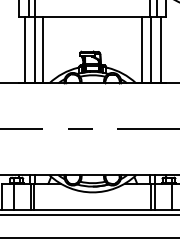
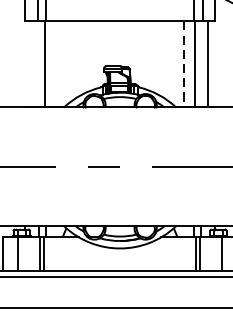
line: (24, 49) -> (31, 63), removed
line: (43, 49) -> (56, 63), removed
line: (142, 50) -> (184, 65), solid -> dashed

